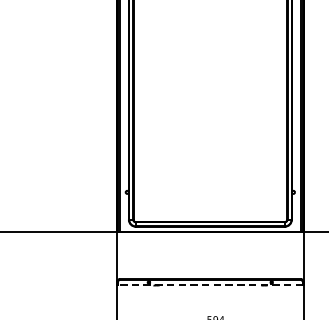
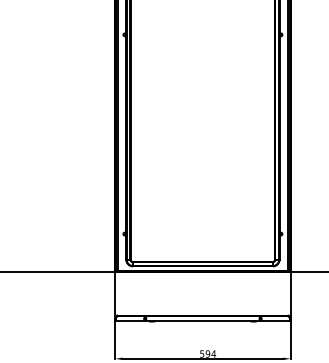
line: (209, 285) -> (202, 321), dashed -> solid

